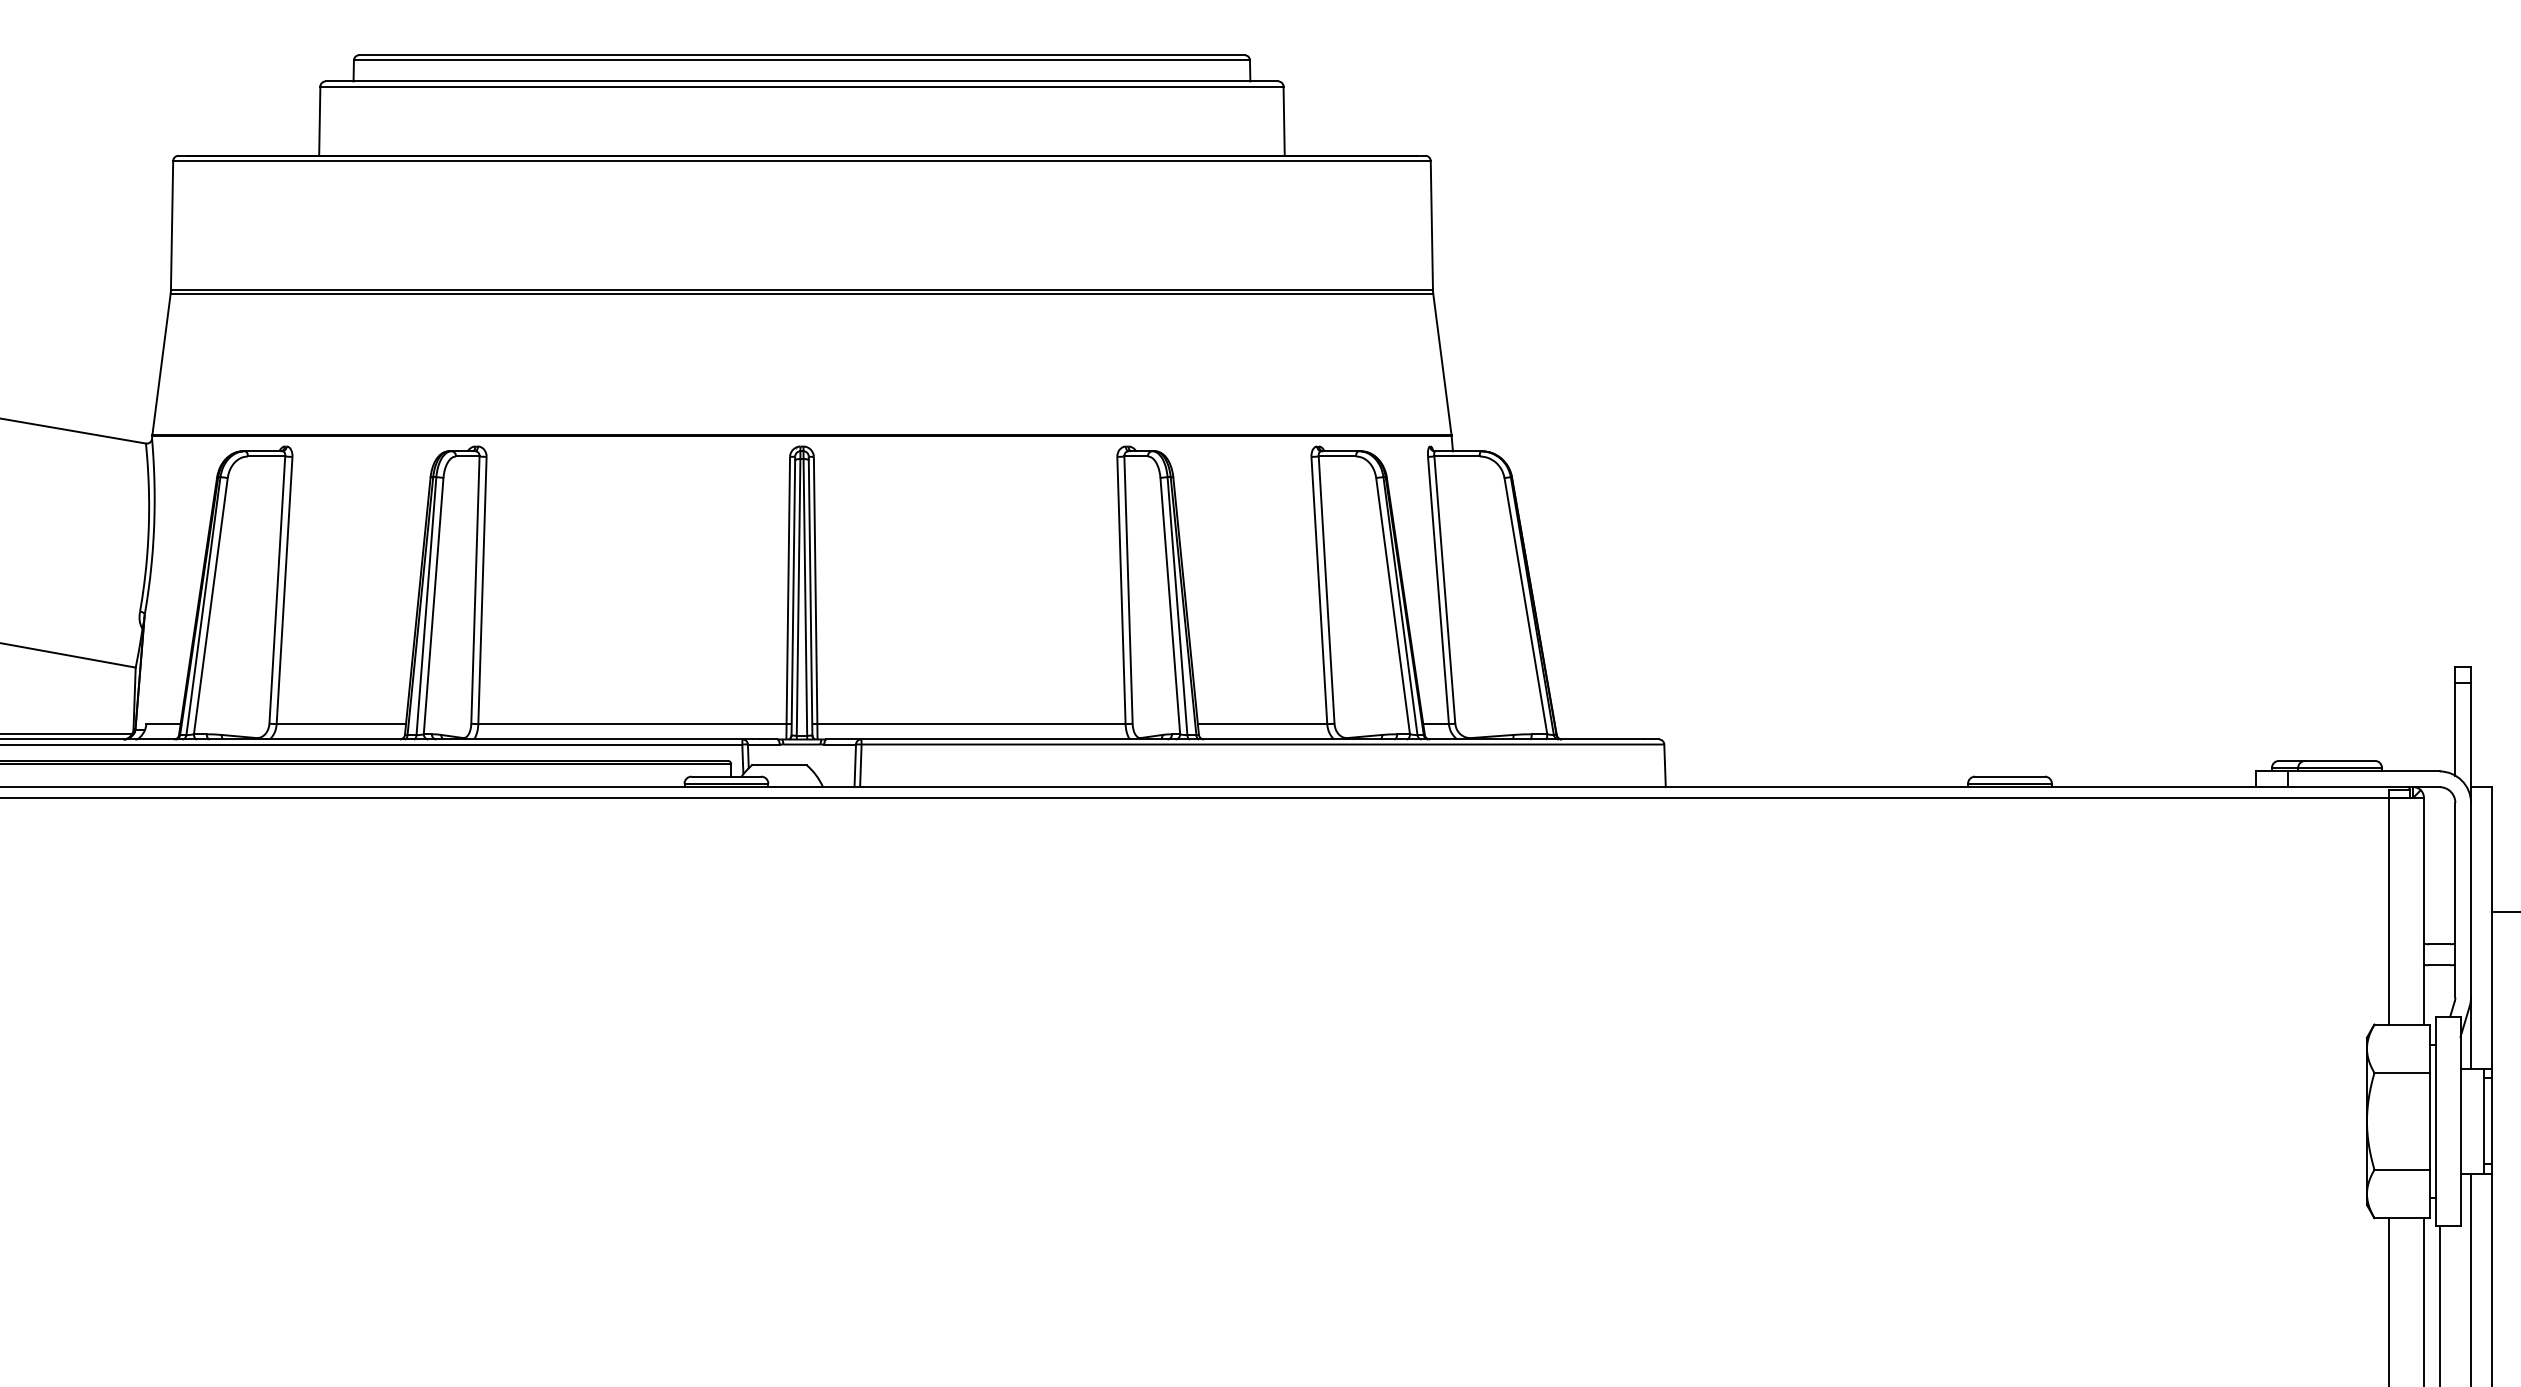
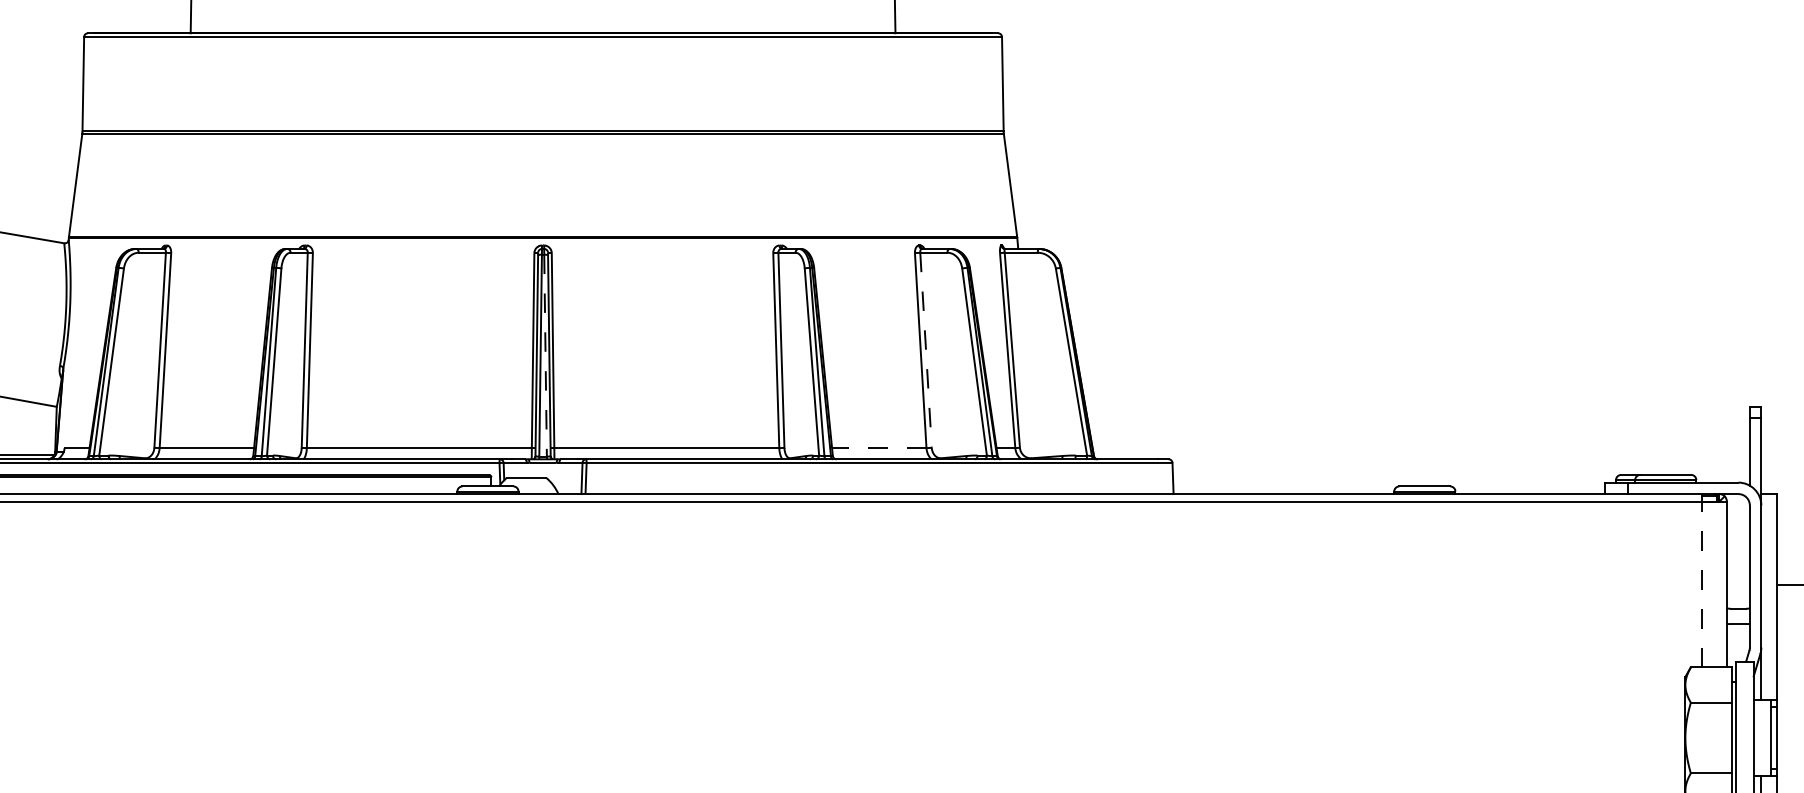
line: (1326, 590) -> (925, 350), solid -> dashed
line: (805, 597) -> (545, 355), solid -> dashed
line: (1262, 724) -> (879, 448), solid -> dashed
line: (2389, 910) -> (1701, 584), solid -> dashed

